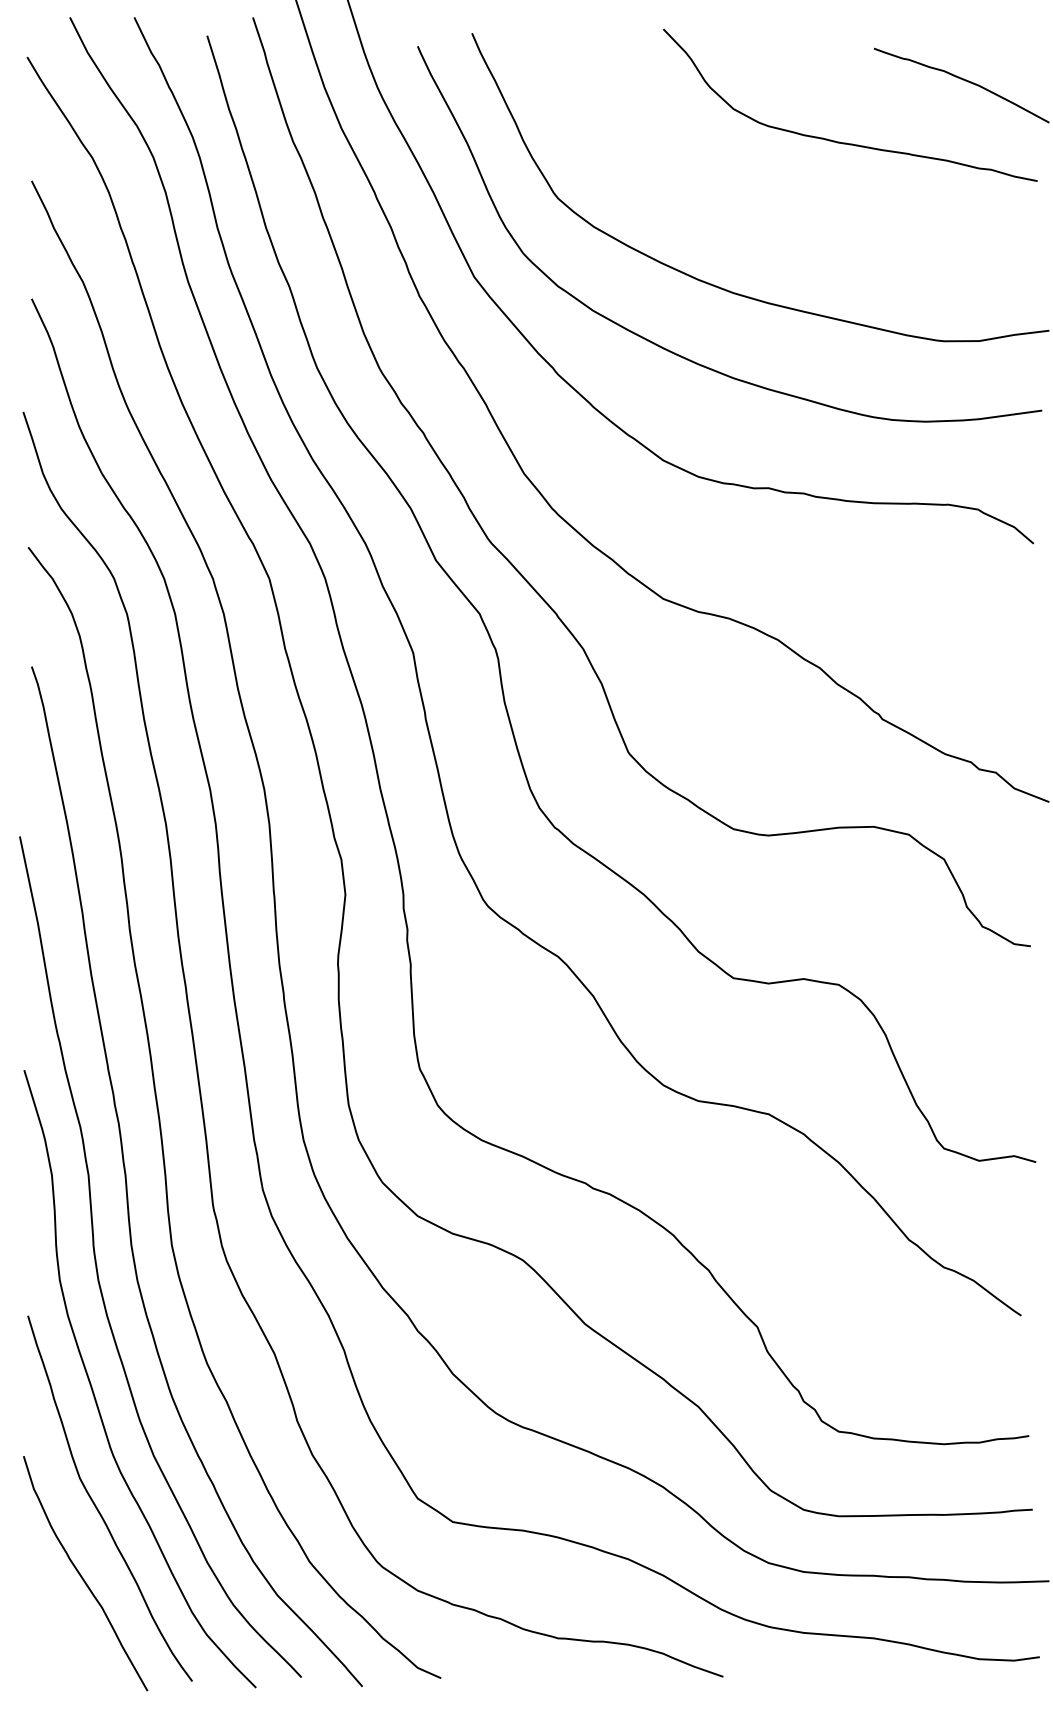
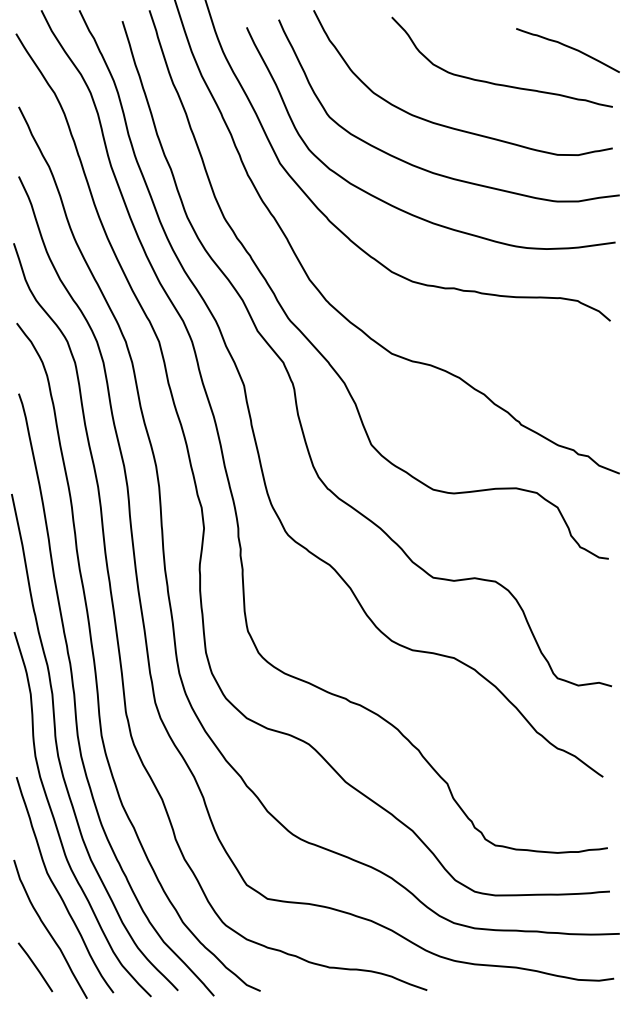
curve: (762, 214) -> (450, 126), added
line: (59, 1638) -> (35, 967), added

